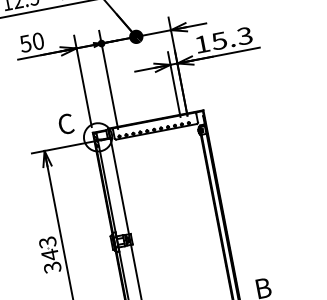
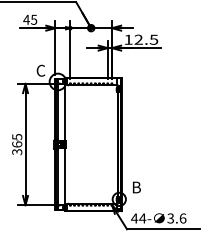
text: (232, 37) -> (146, 39), 15.3 -> 12.5
text: (32, 41) -> (30, 19), 50 -> 45
text: (49, 248) -> (17, 140), 343 -> 365

